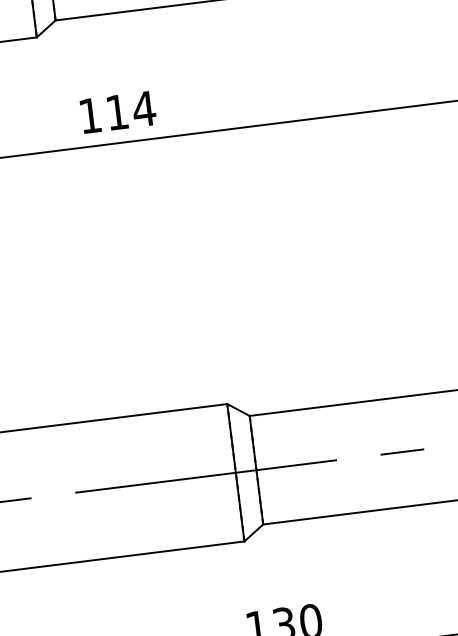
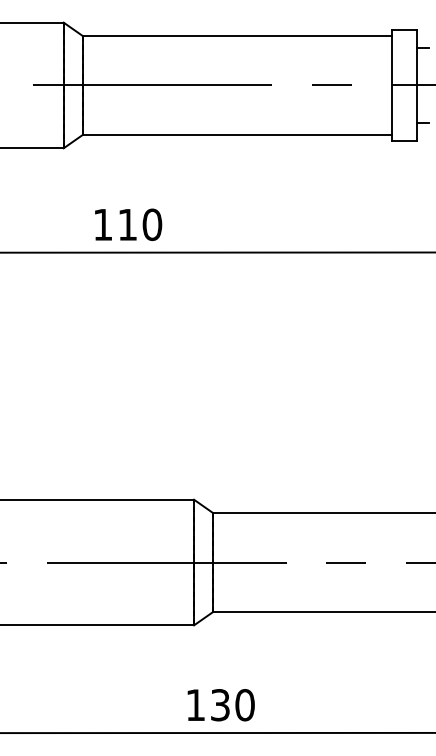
text: (144, 108) -> (152, 224), 114 -> 110

